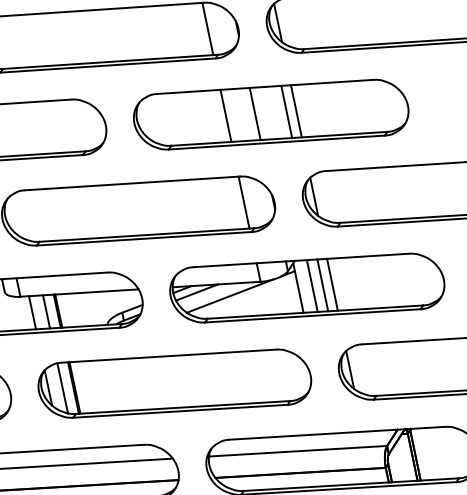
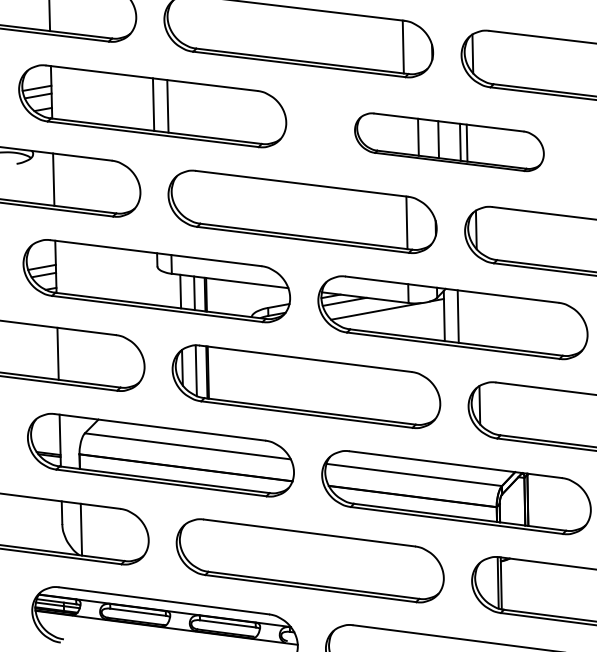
part: (271, 115) -> (449, 142), size x0.7
line: (331, 284) -> (477, 318), removed
line: (322, 285) -> (468, 317), removed

